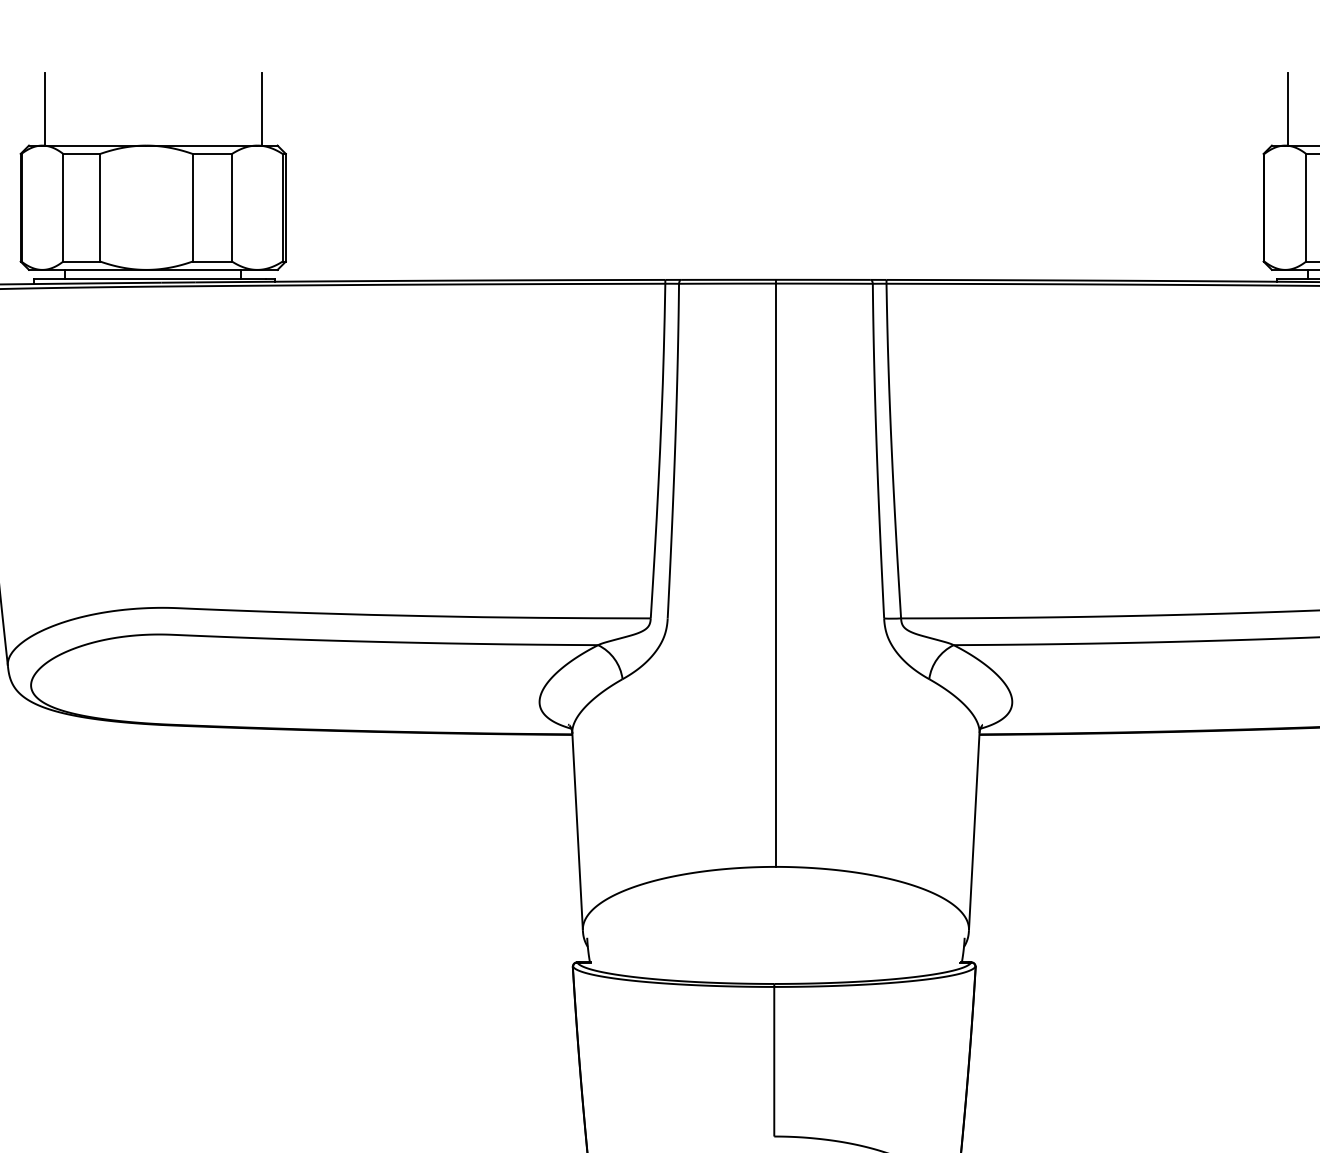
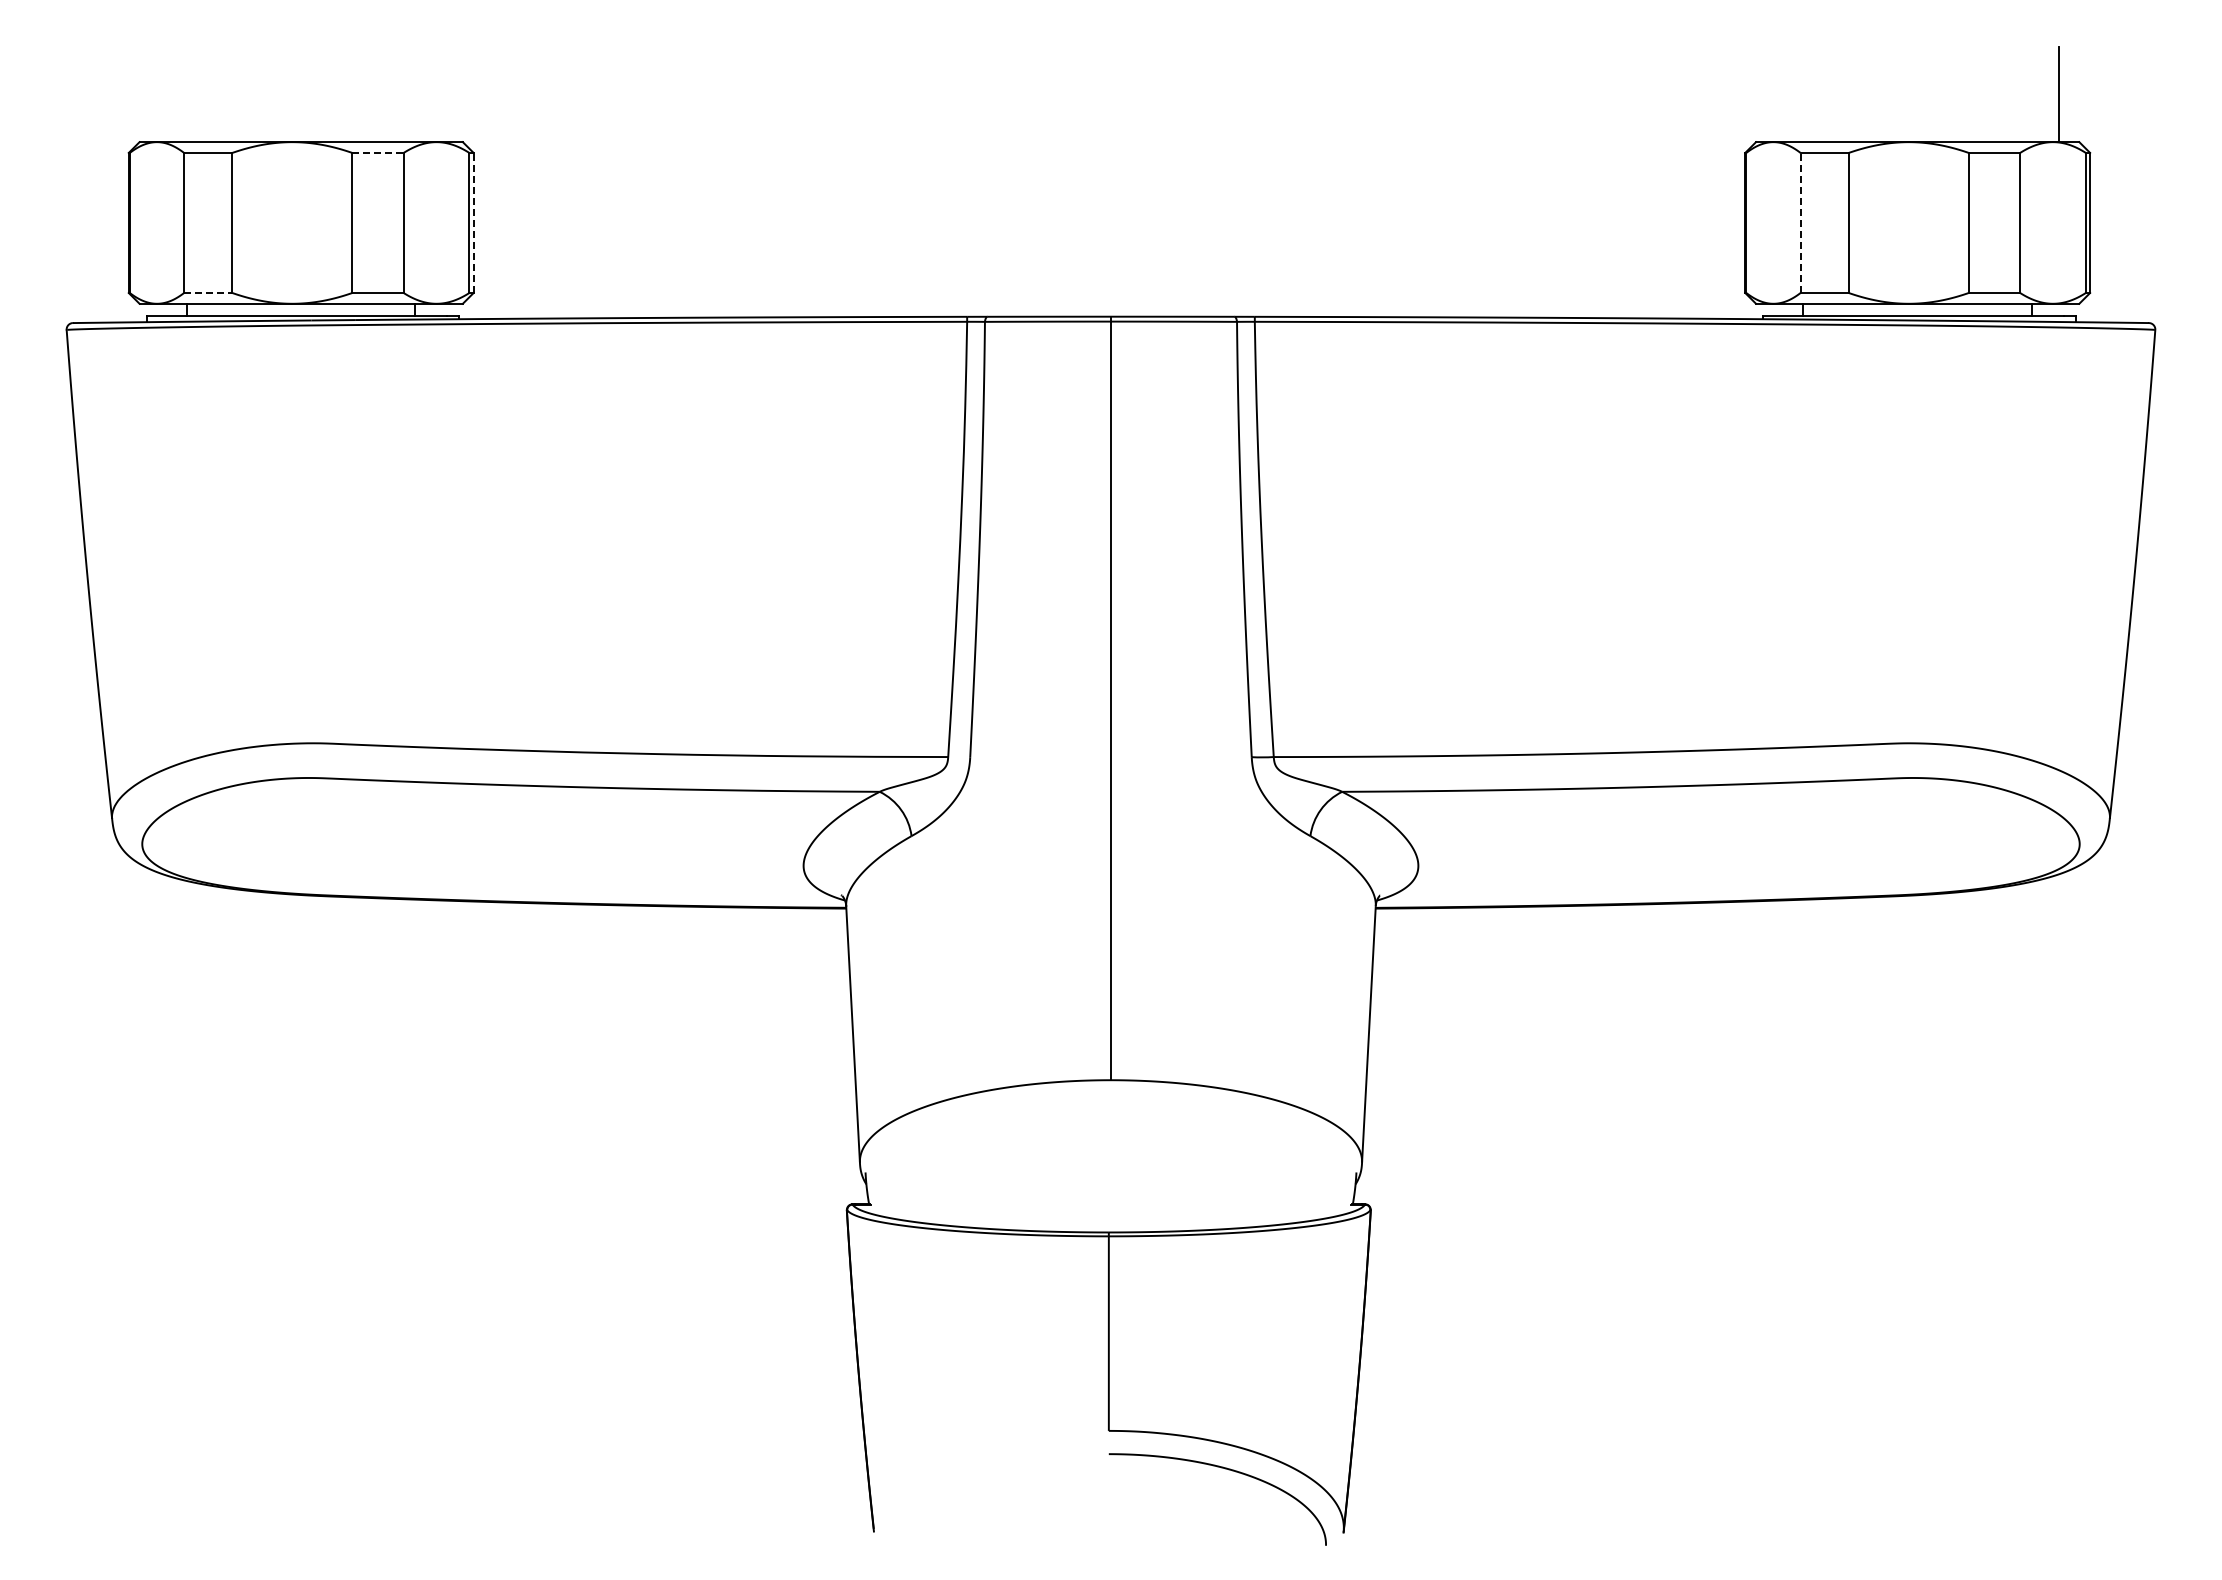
line: (45, 108) -> (160, 94), removed
line: (261, 108) -> (442, 94), removed
line: (1287, 108) -> (1776, 94), removed
line: (211, 153) -> (377, 152), solid -> dashed
line: (285, 207) -> (473, 222), solid -> dashed
line: (1306, 207) -> (1800, 222), solid -> dashed
line: (82, 261) -> (208, 293), solid -> dashed

